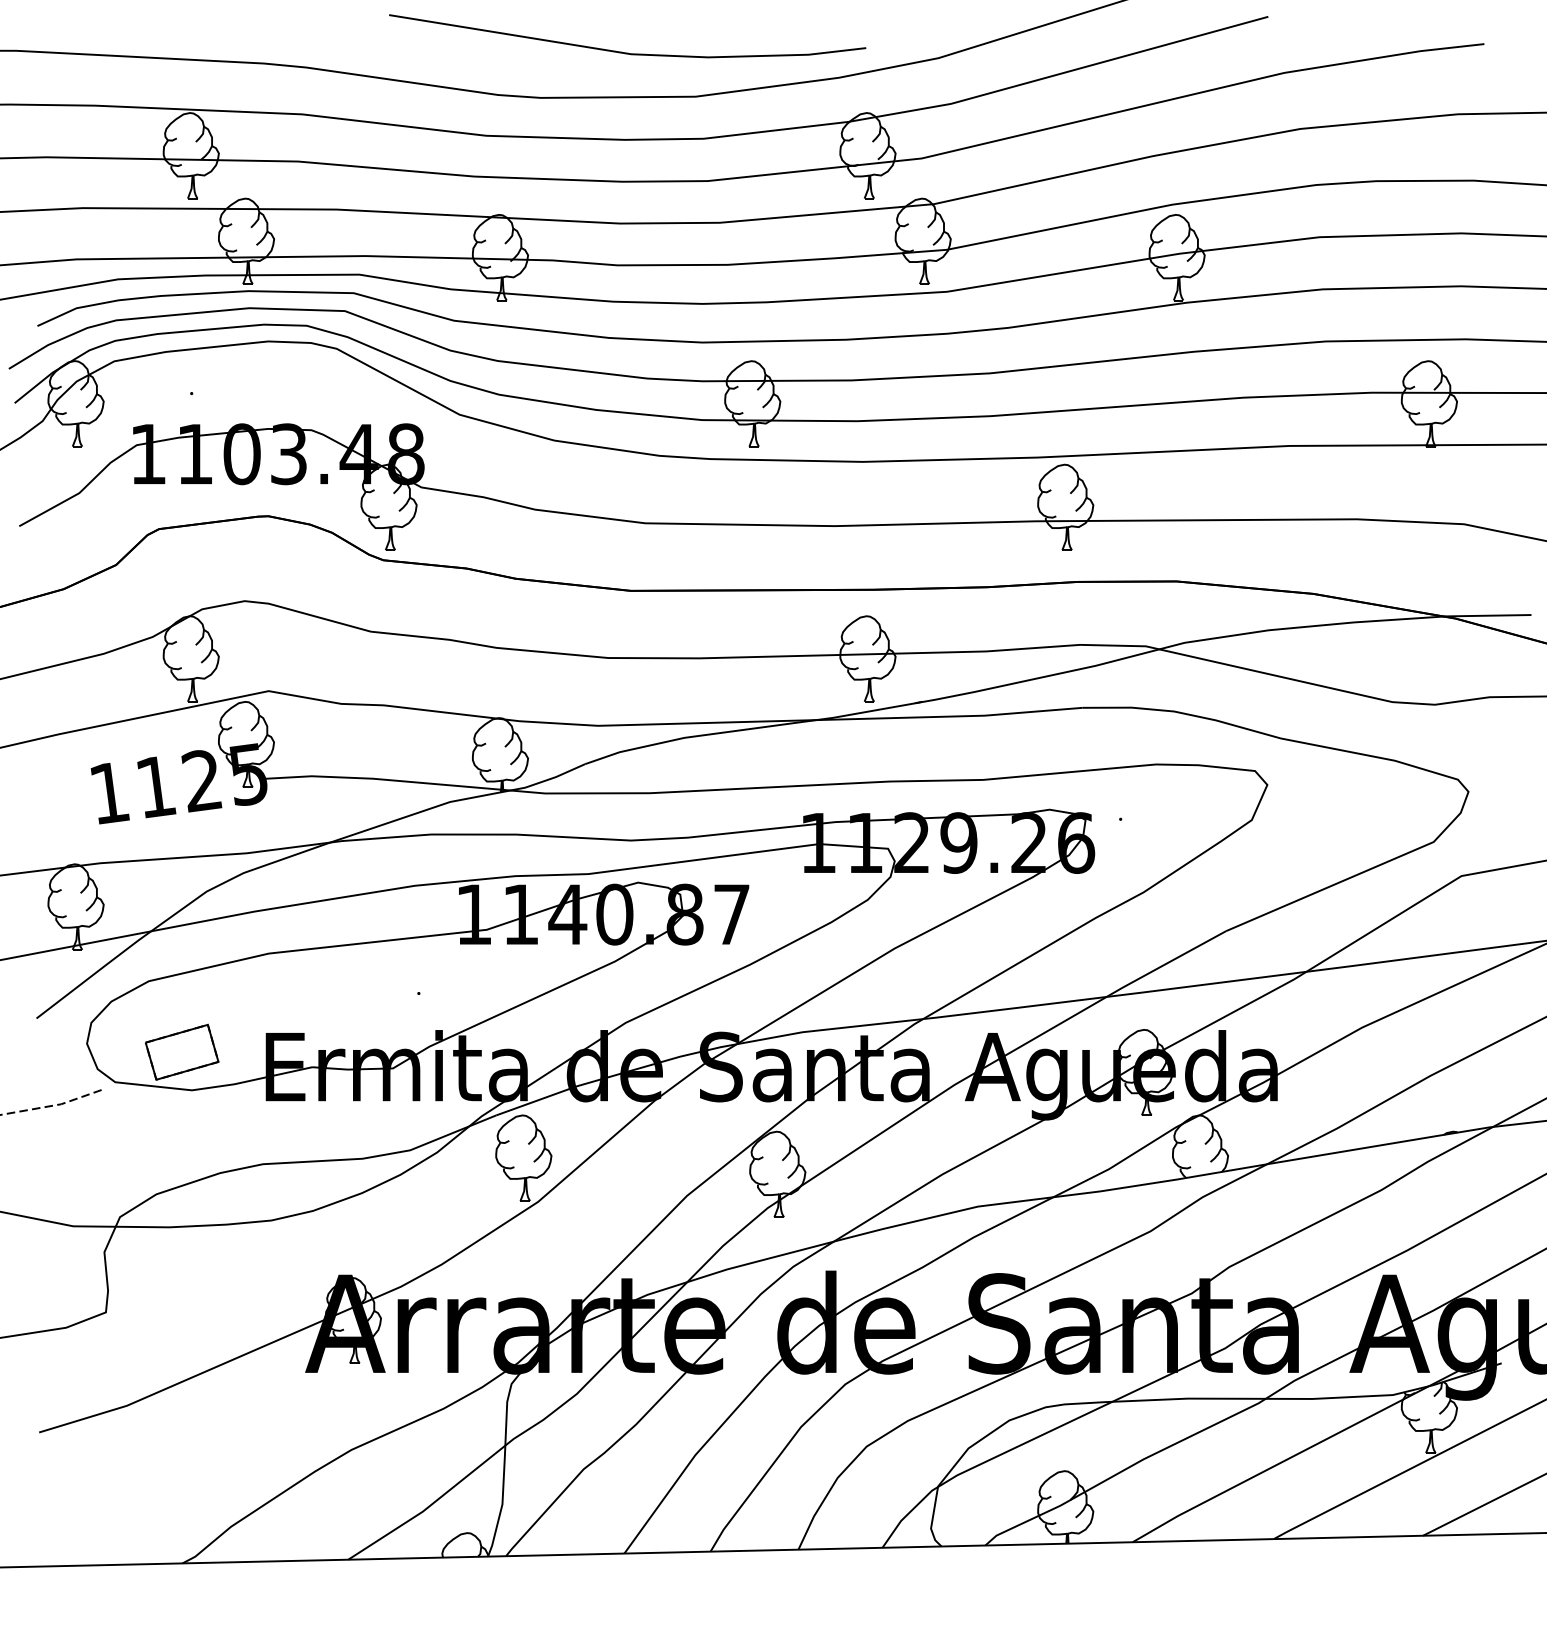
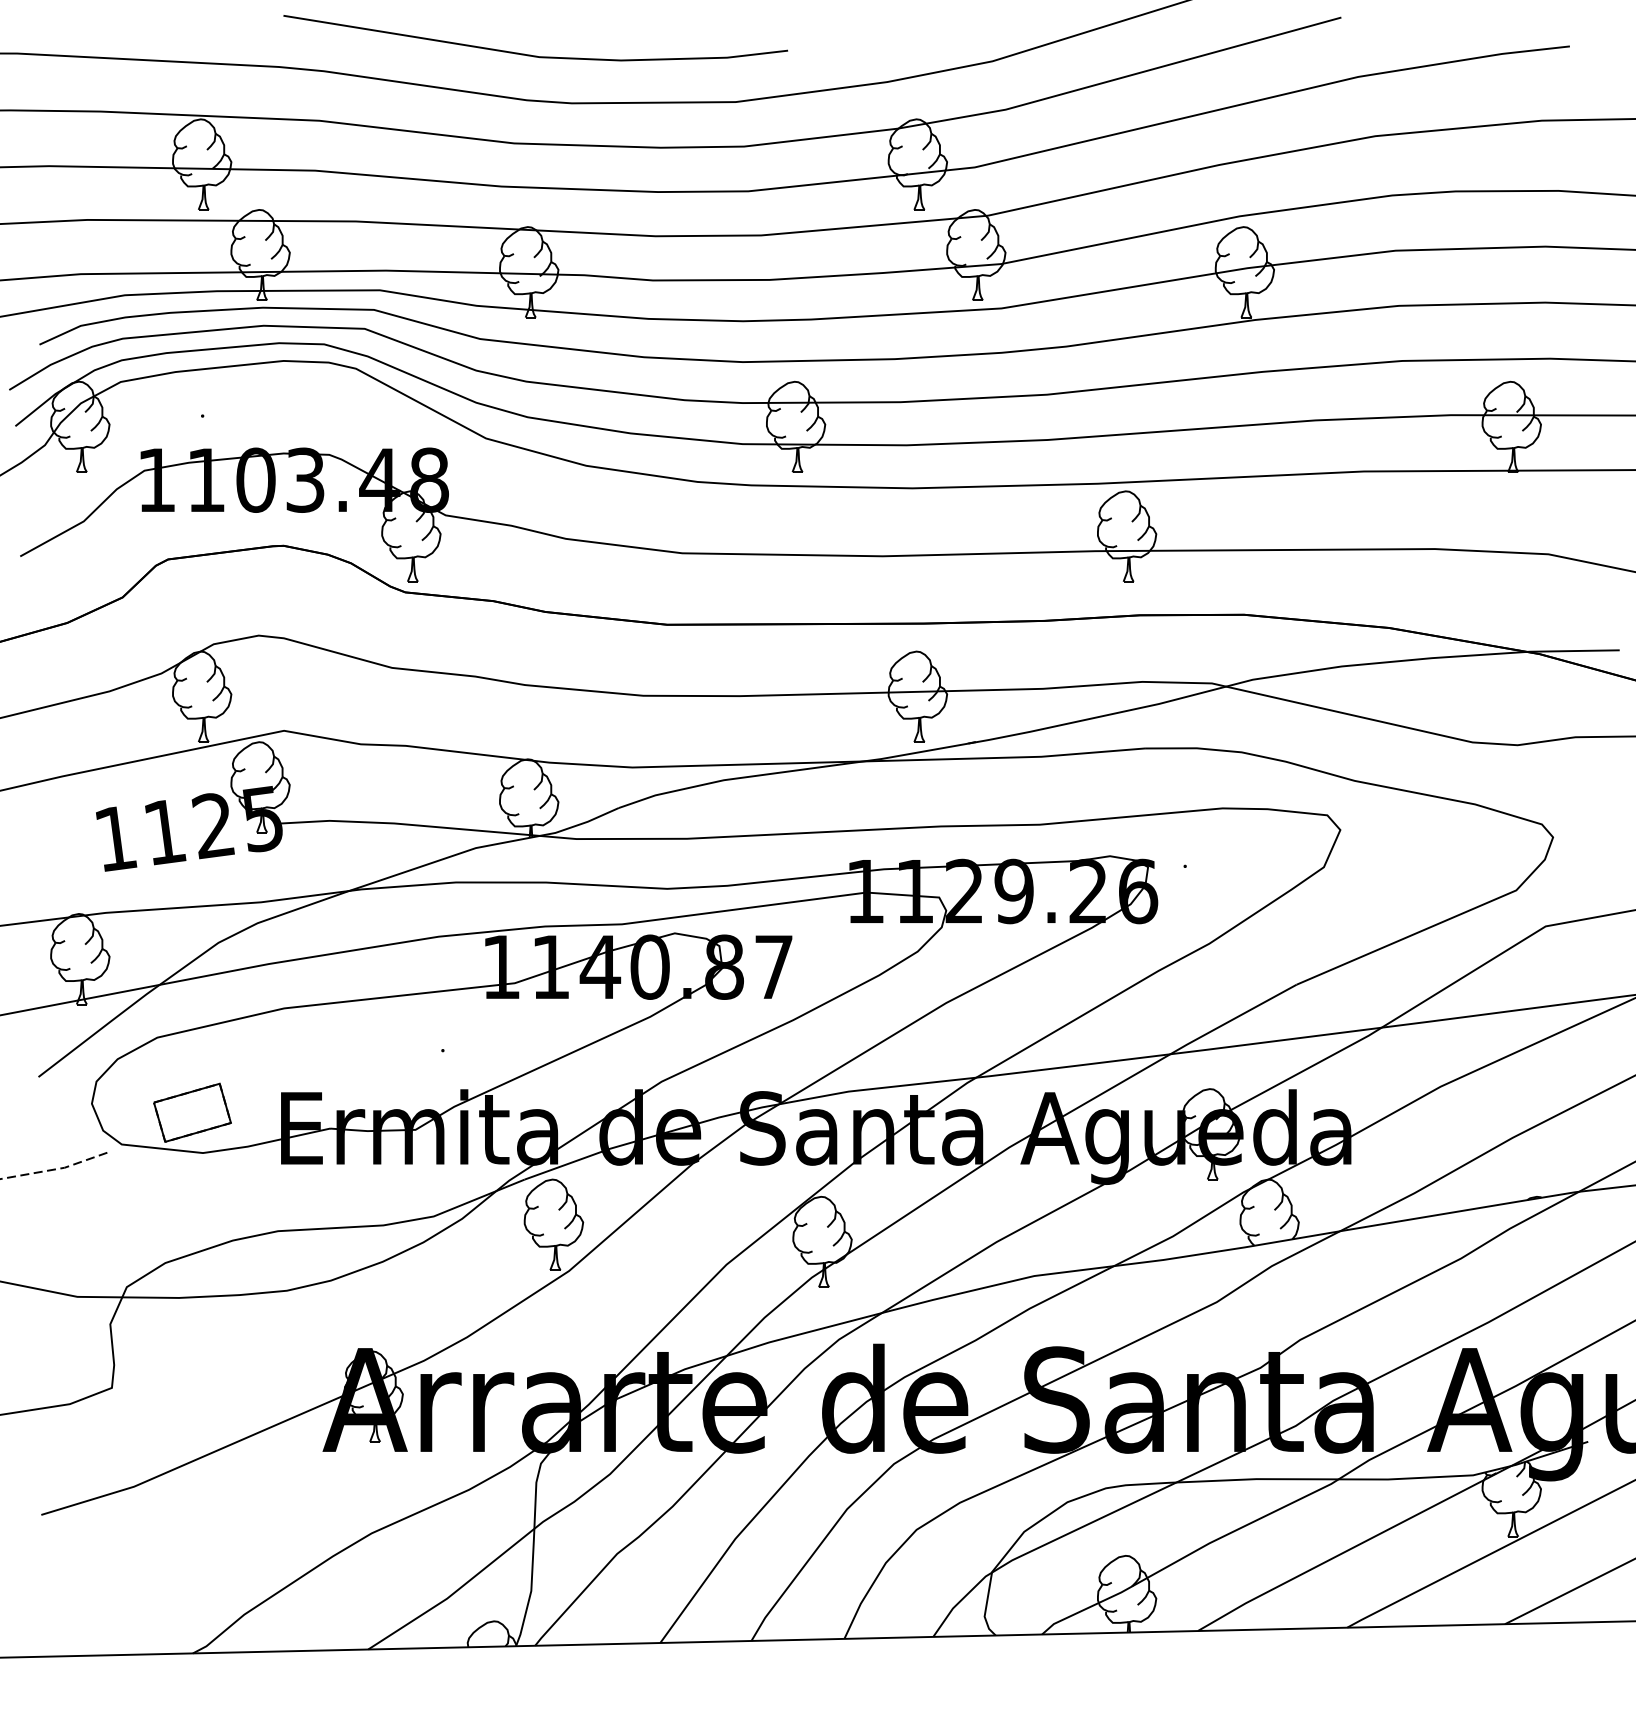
line: (622, 51) -> (530, 54), moved

